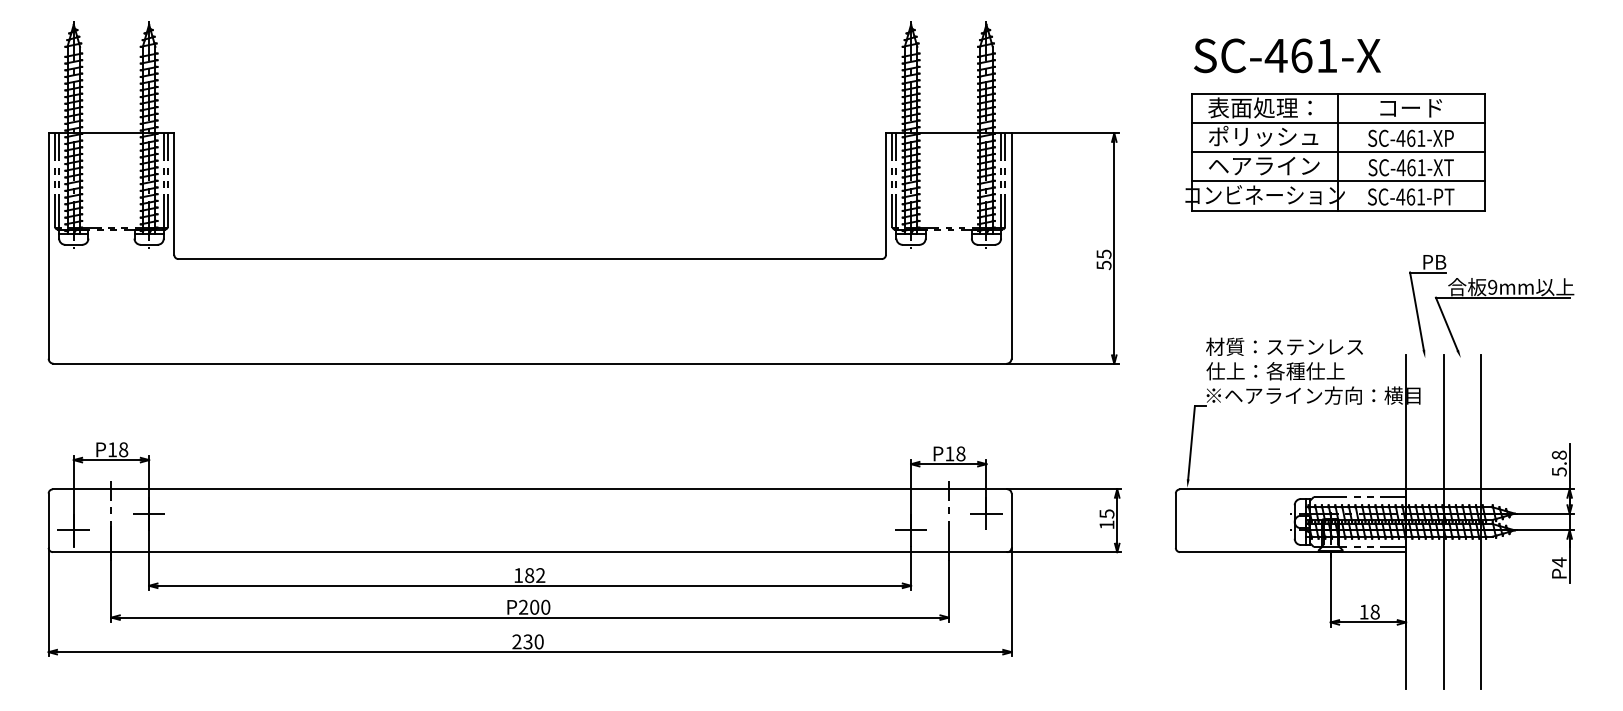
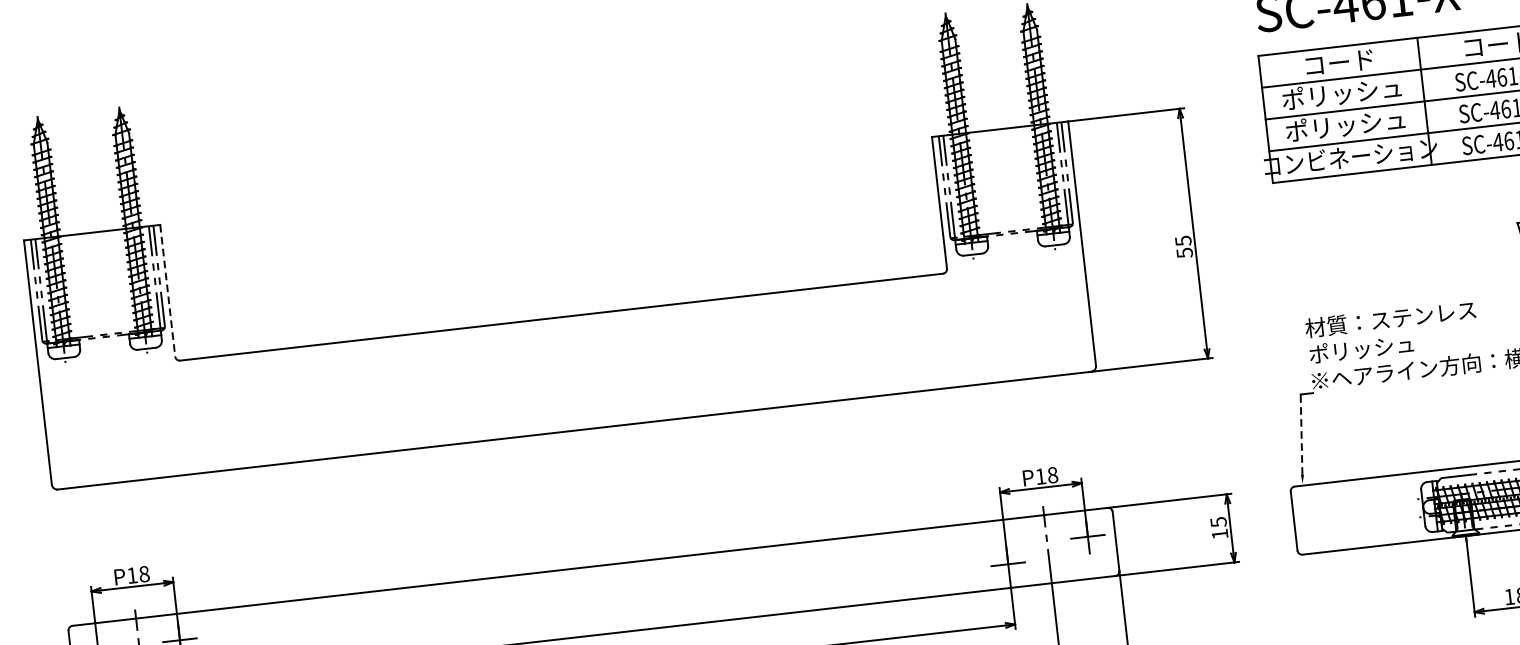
text: (1259, 107) -> (1333, 62), 表面処理： -> コード
text: (1264, 165) -> (1346, 124), ヘアライン -> ポリッシュ
line: (174, 194) -> (168, 291), solid -> dashed
text: (1275, 371) -> (1383, 346), 仕上：各種仕上 -> ポリッシュ
line: (1191, 442) -> (1301, 434), solid -> dashed

